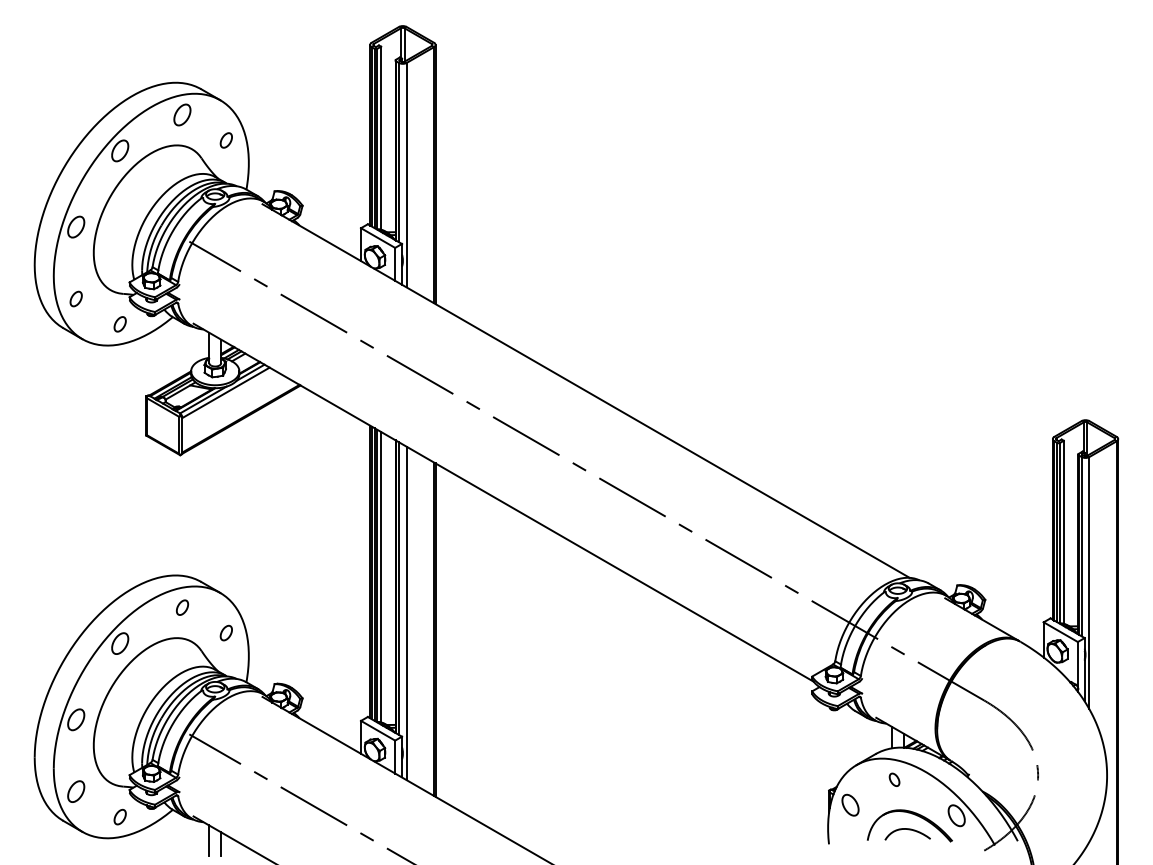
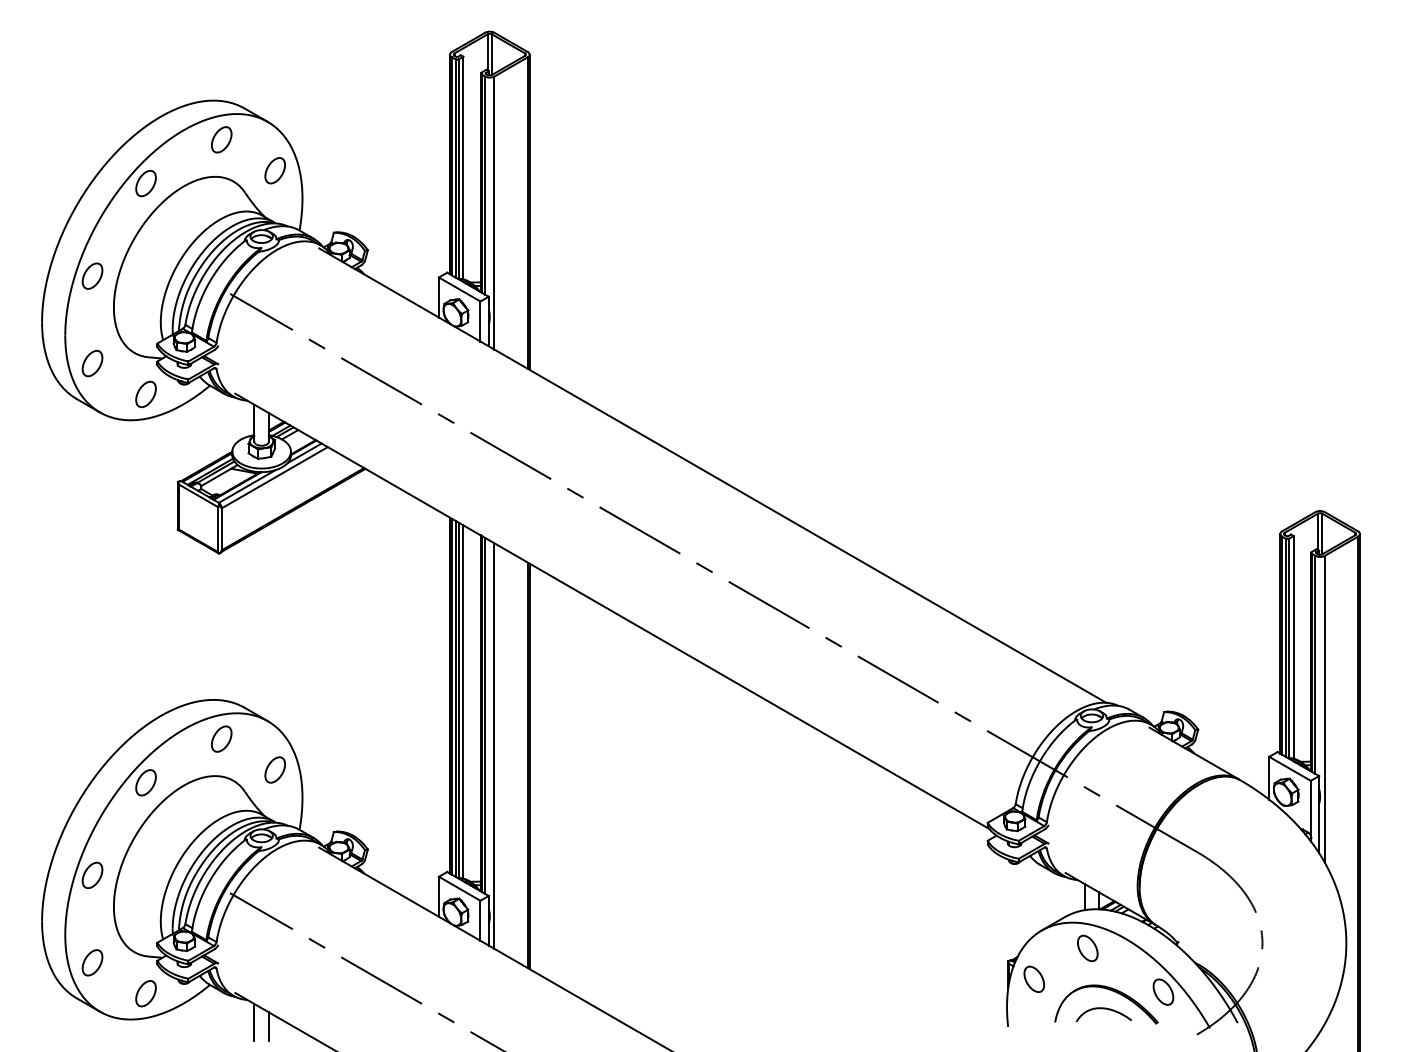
part: (225, 140) -> (274, 170), size x1.43
part: (76, 298) -> (92, 363), size x1.43
part: (119, 324) -> (145, 394), size x1.43
part: (182, 607) -> (221, 738), size x1.43
part: (225, 632) -> (274, 769), size x1.43
part: (894, 779) -> (1087, 948), size x1.67
part: (119, 816) -> (145, 993), size x1.43

